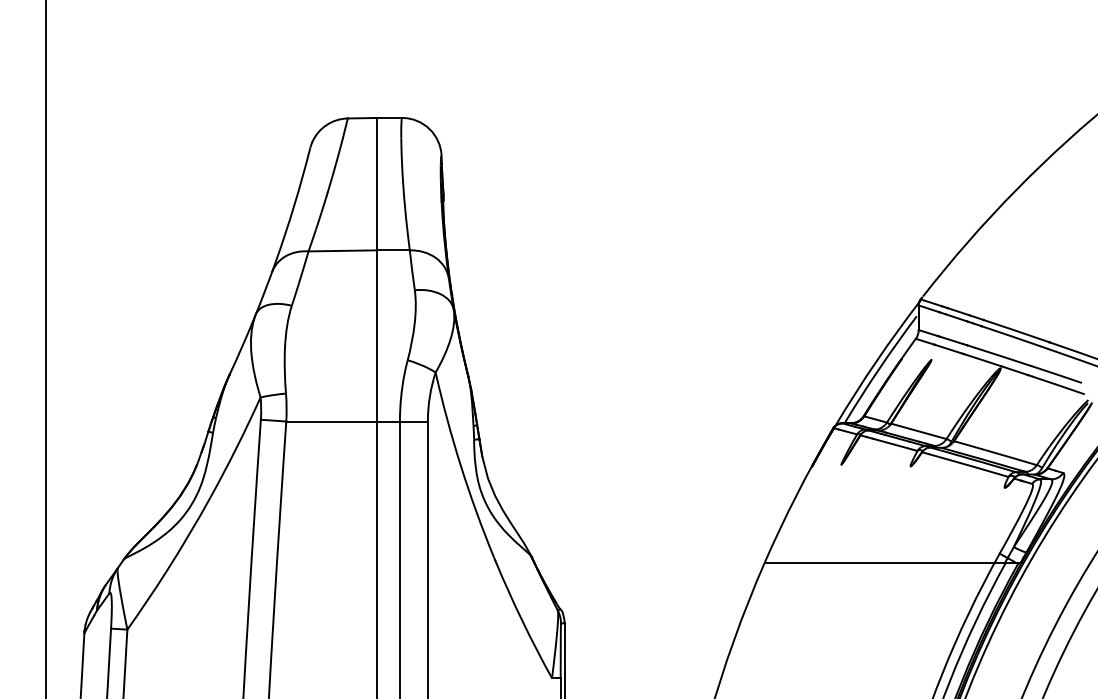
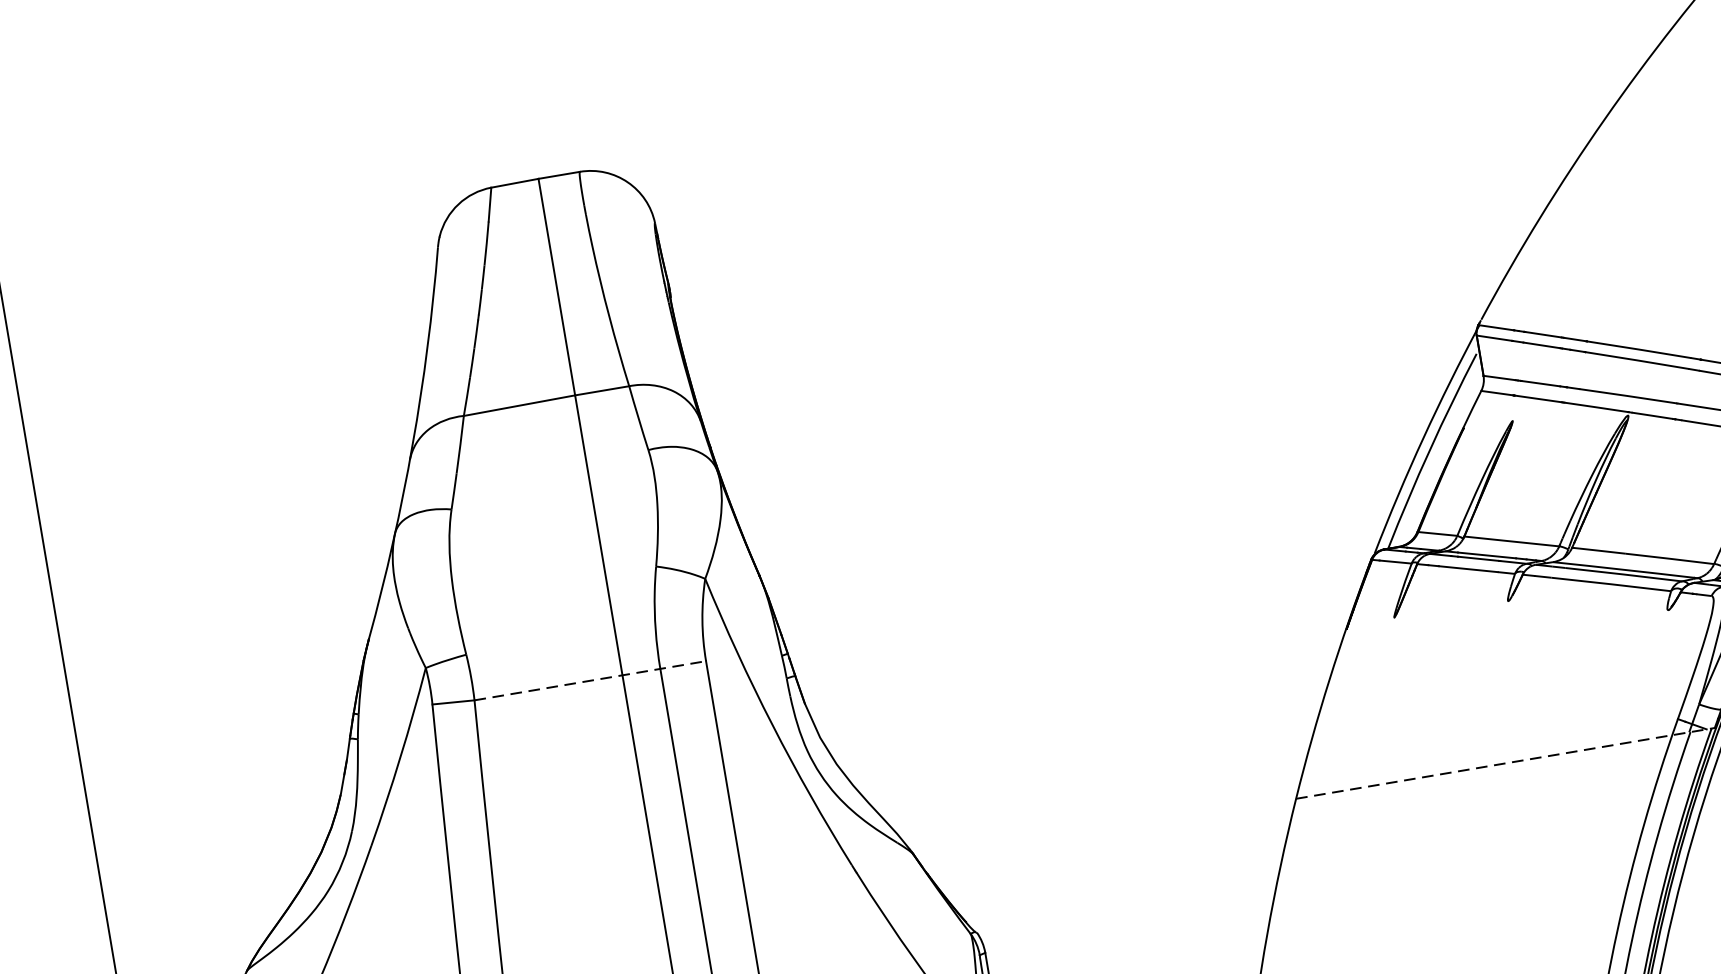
line: (357, 421) -> (590, 680), solid -> dashed
line: (893, 562) -> (1506, 762), solid -> dashed

